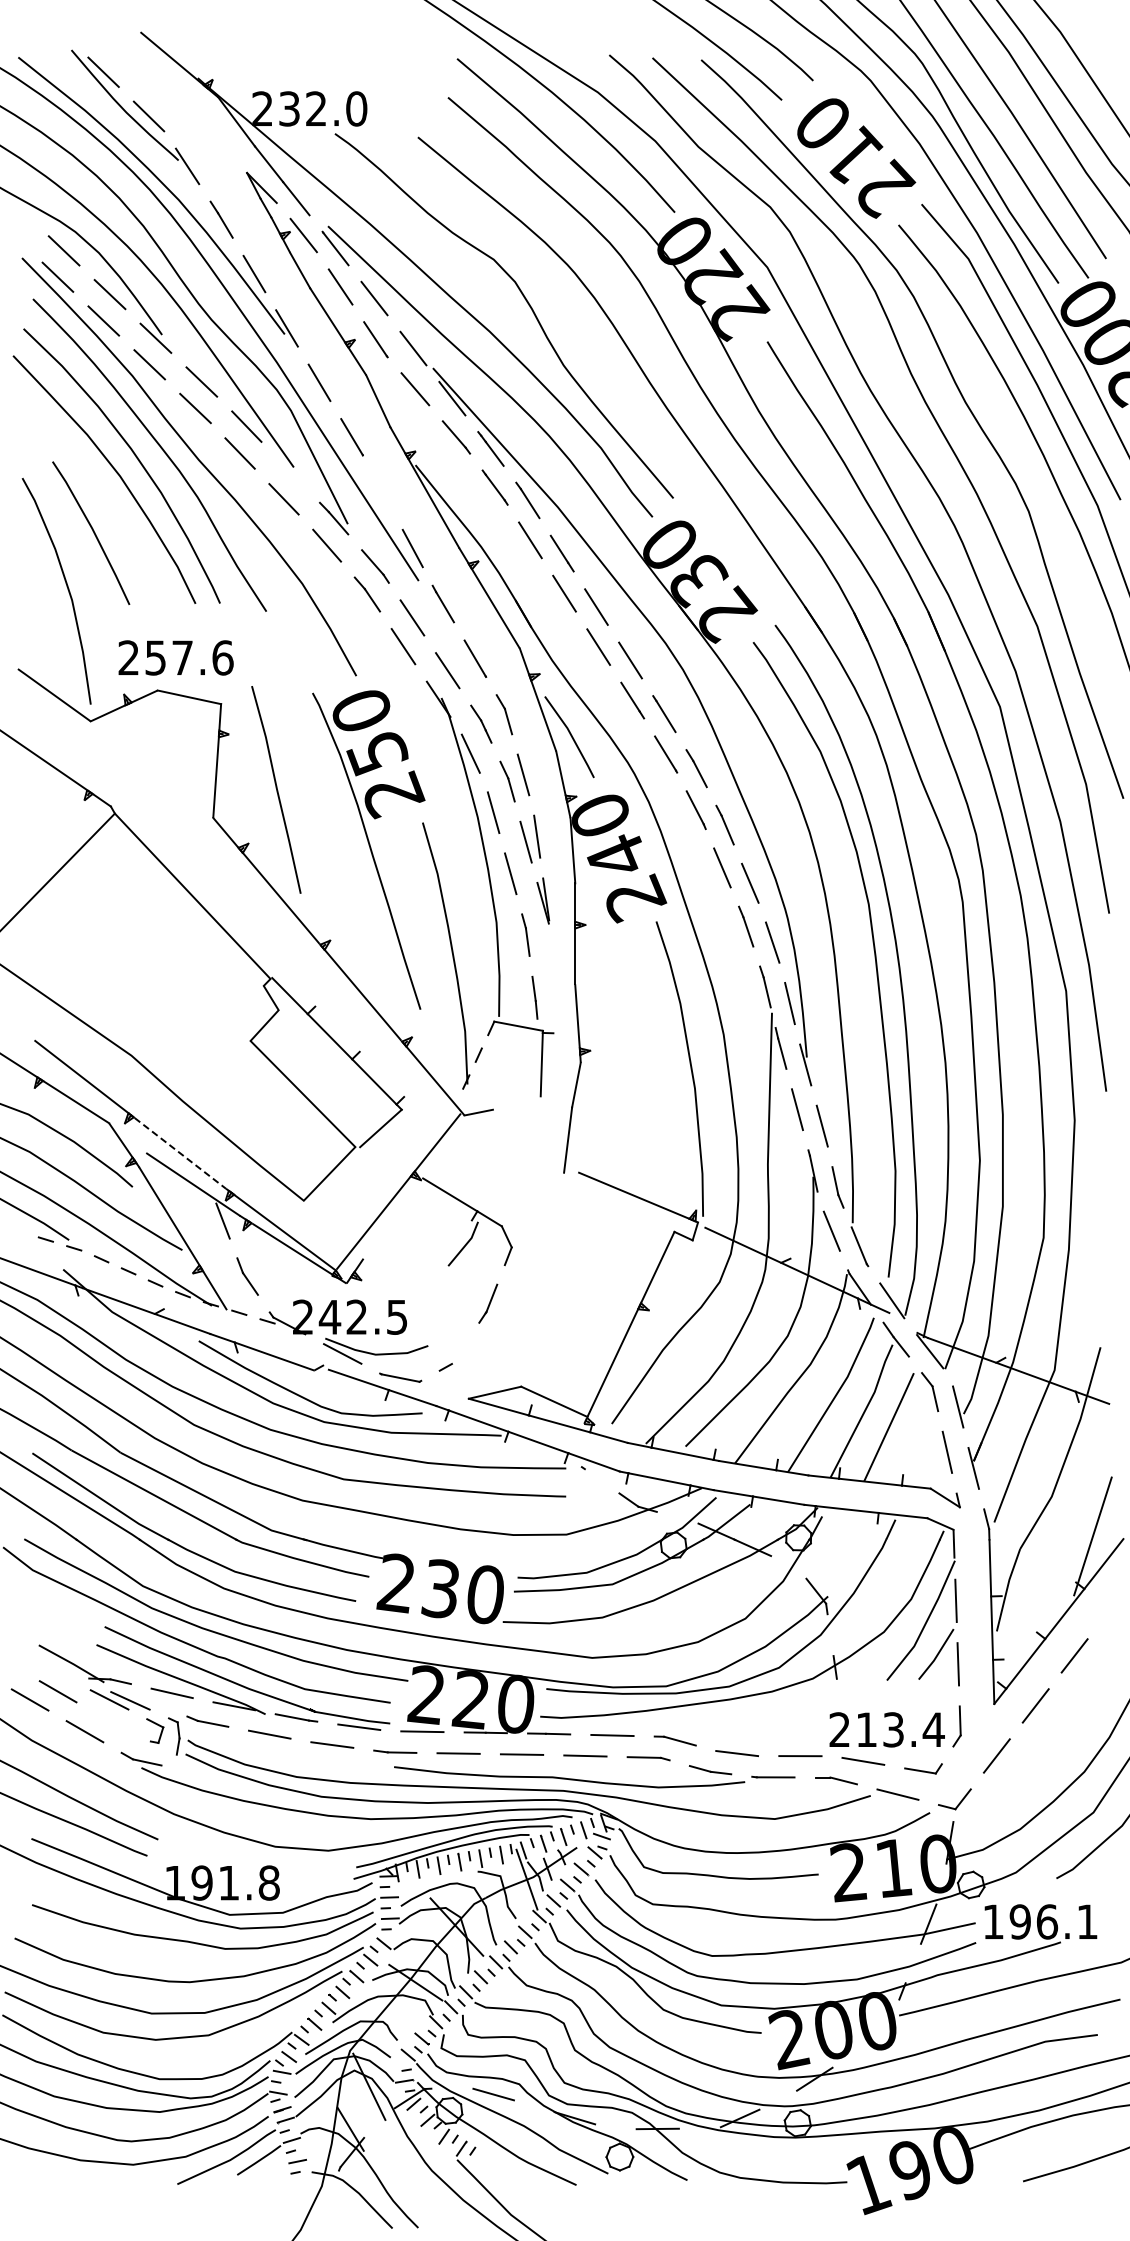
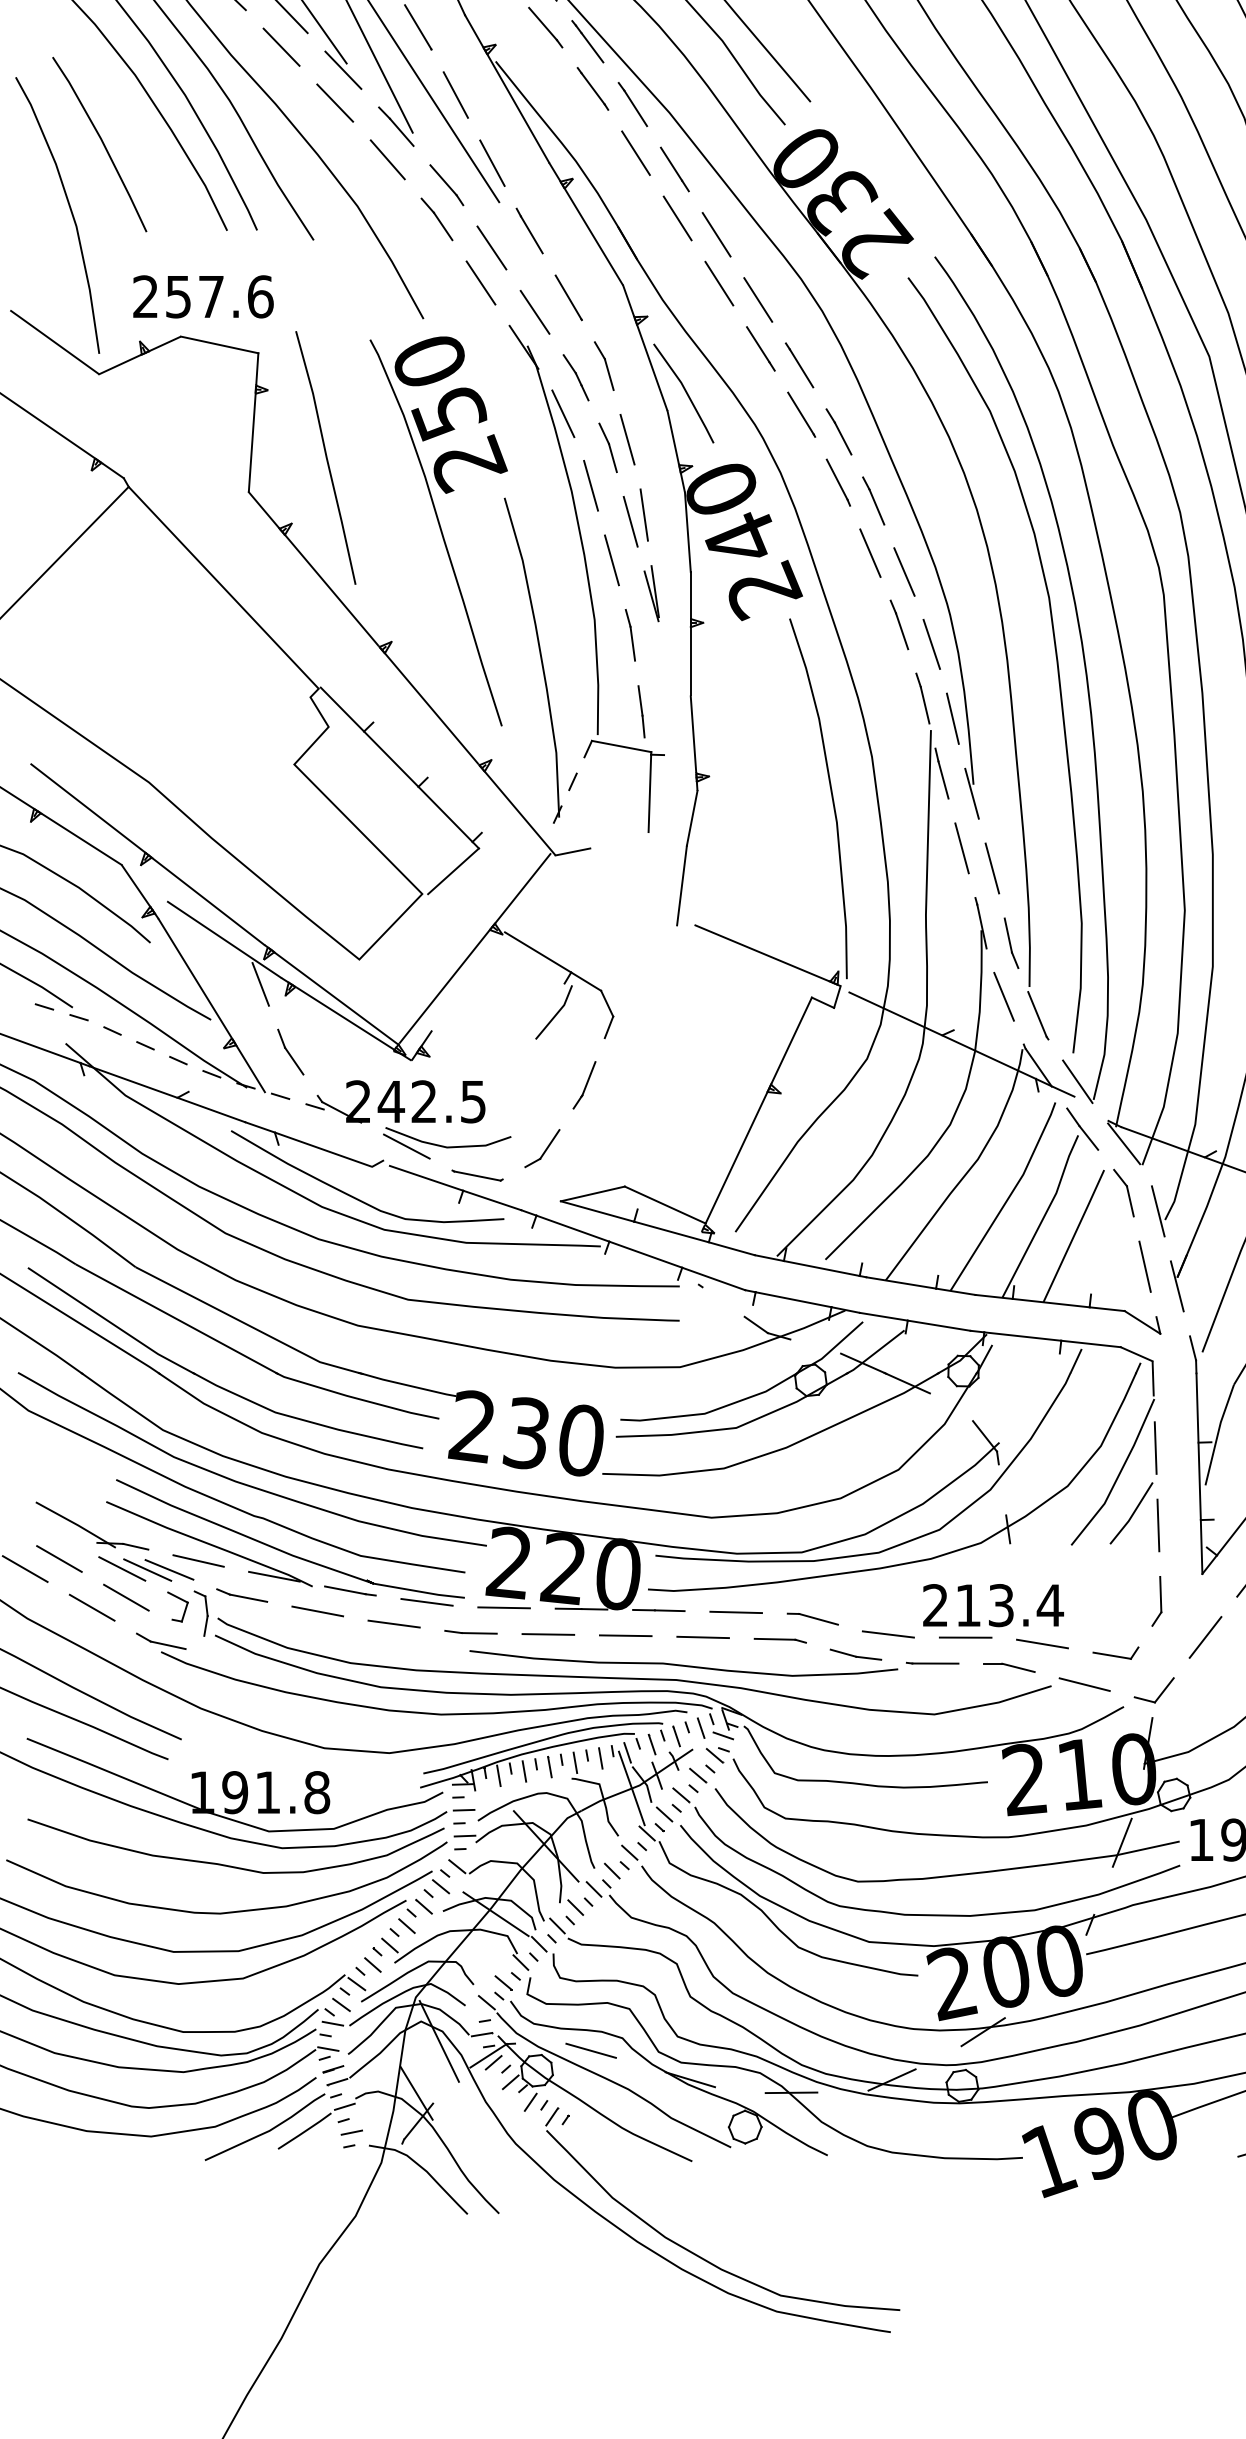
line: (290, 472) -> (343, 70), added
line: (382, 492) -> (455, 94), added
line: (180, 1153) -> (208, 901), dashed -> solid
line: (459, 1351) -> (549, 1143), added
line: (147, 1700) -> (168, 1569), added
line: (112, 1723) -> (125, 1597), added
text: (886, 1729) -> (992, 1605), moved

